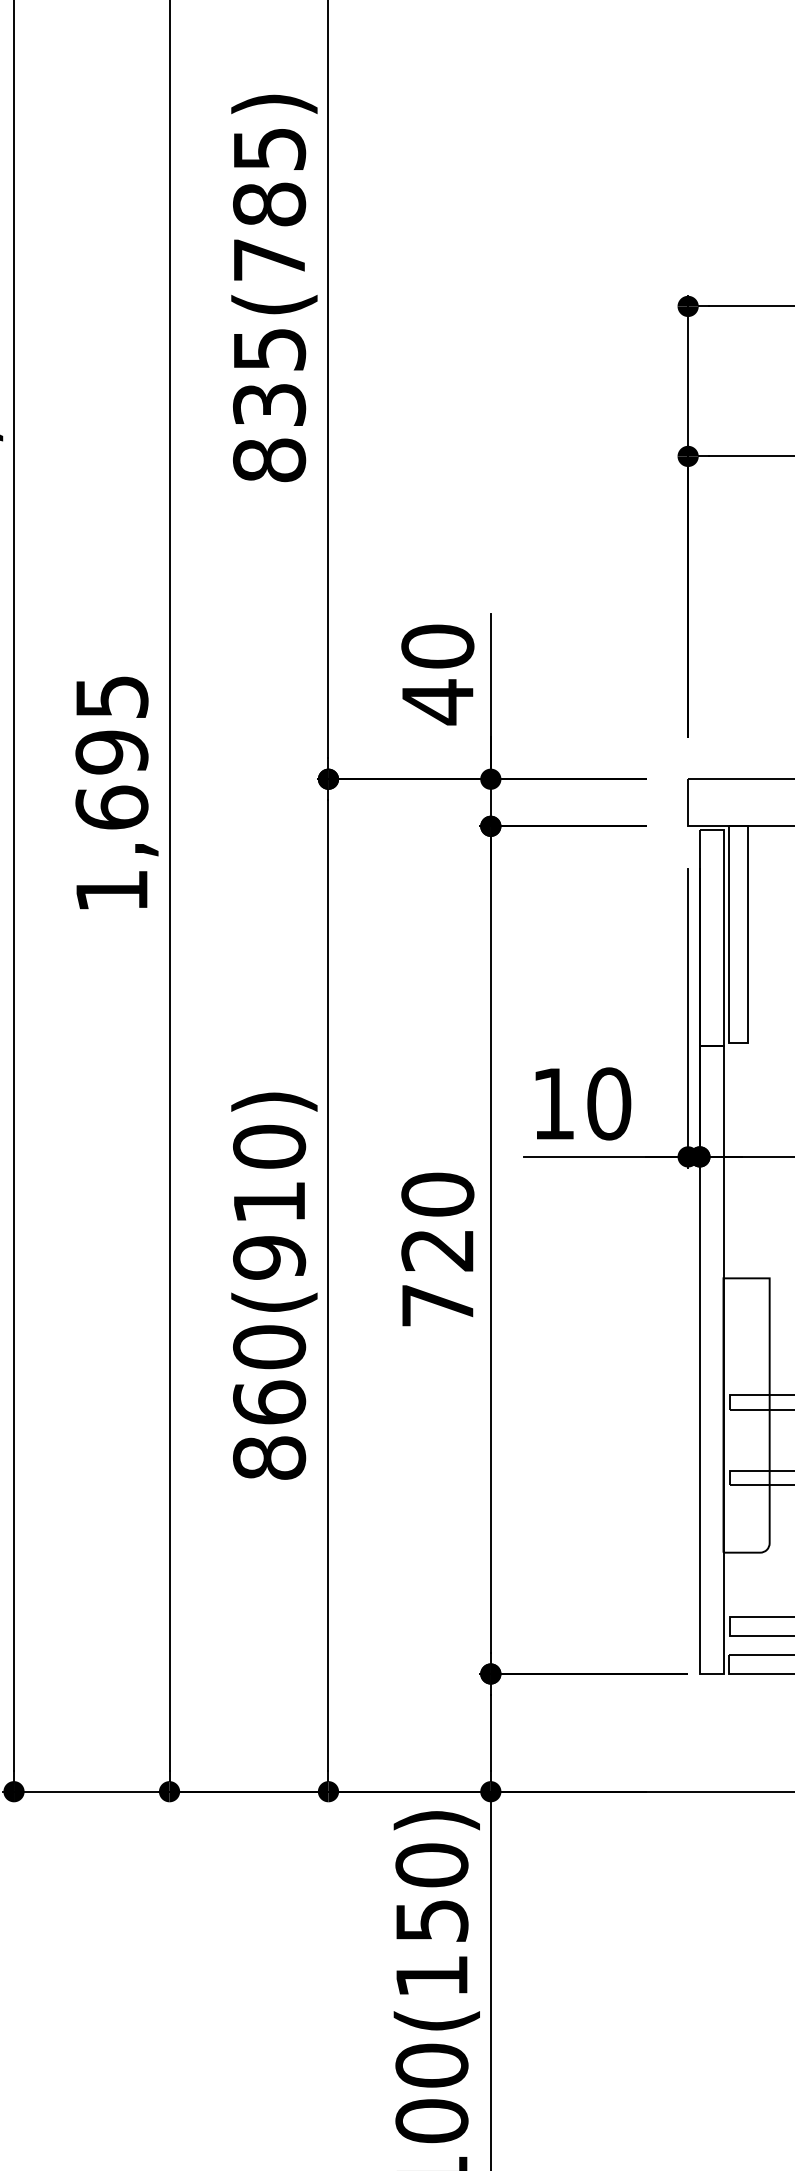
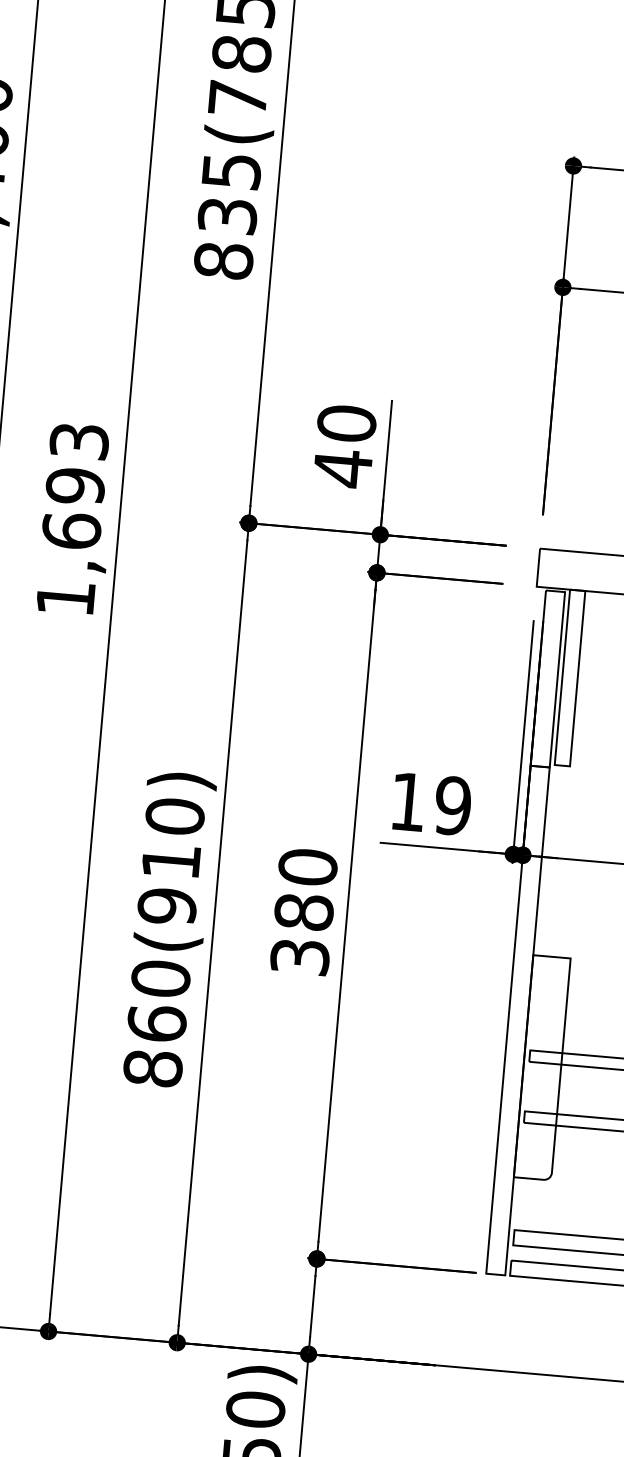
text: (111, 696) -> (79, 440), 1,695 -> 1,693
text: (609, 1103) -> (453, 805), 10 -> 19
text: (437, 1277) -> (301, 934), 720 -> 380

